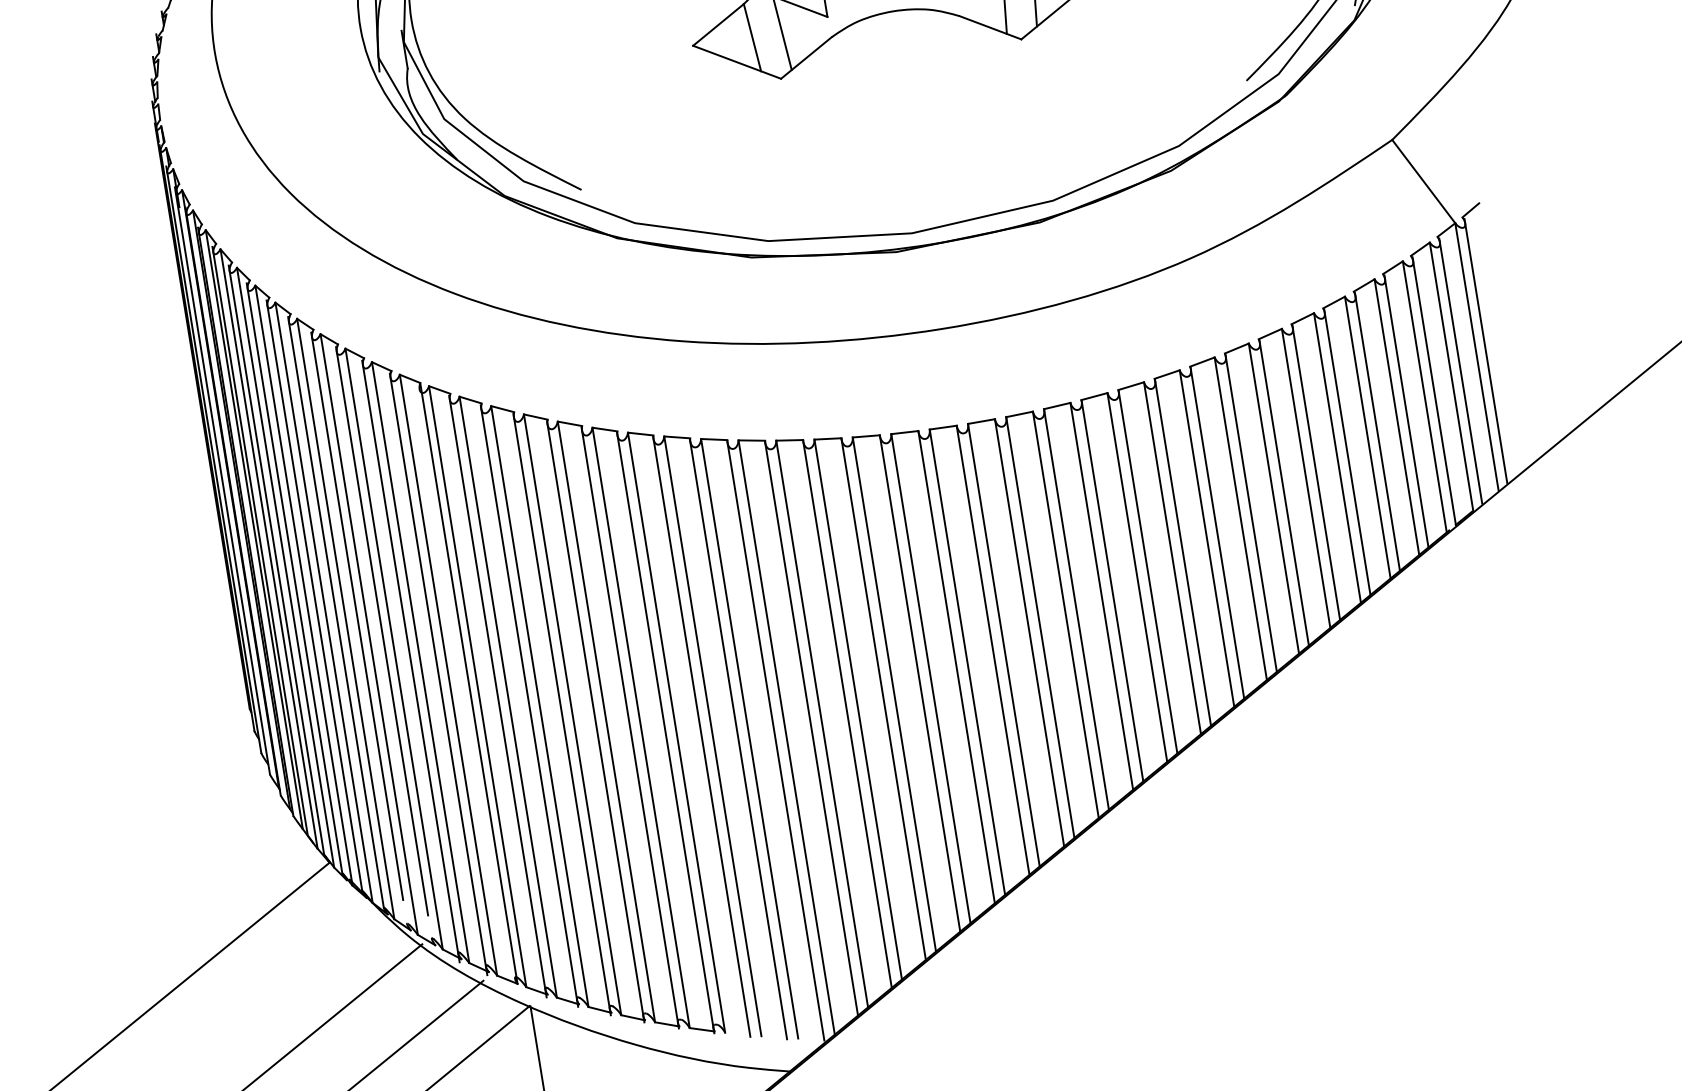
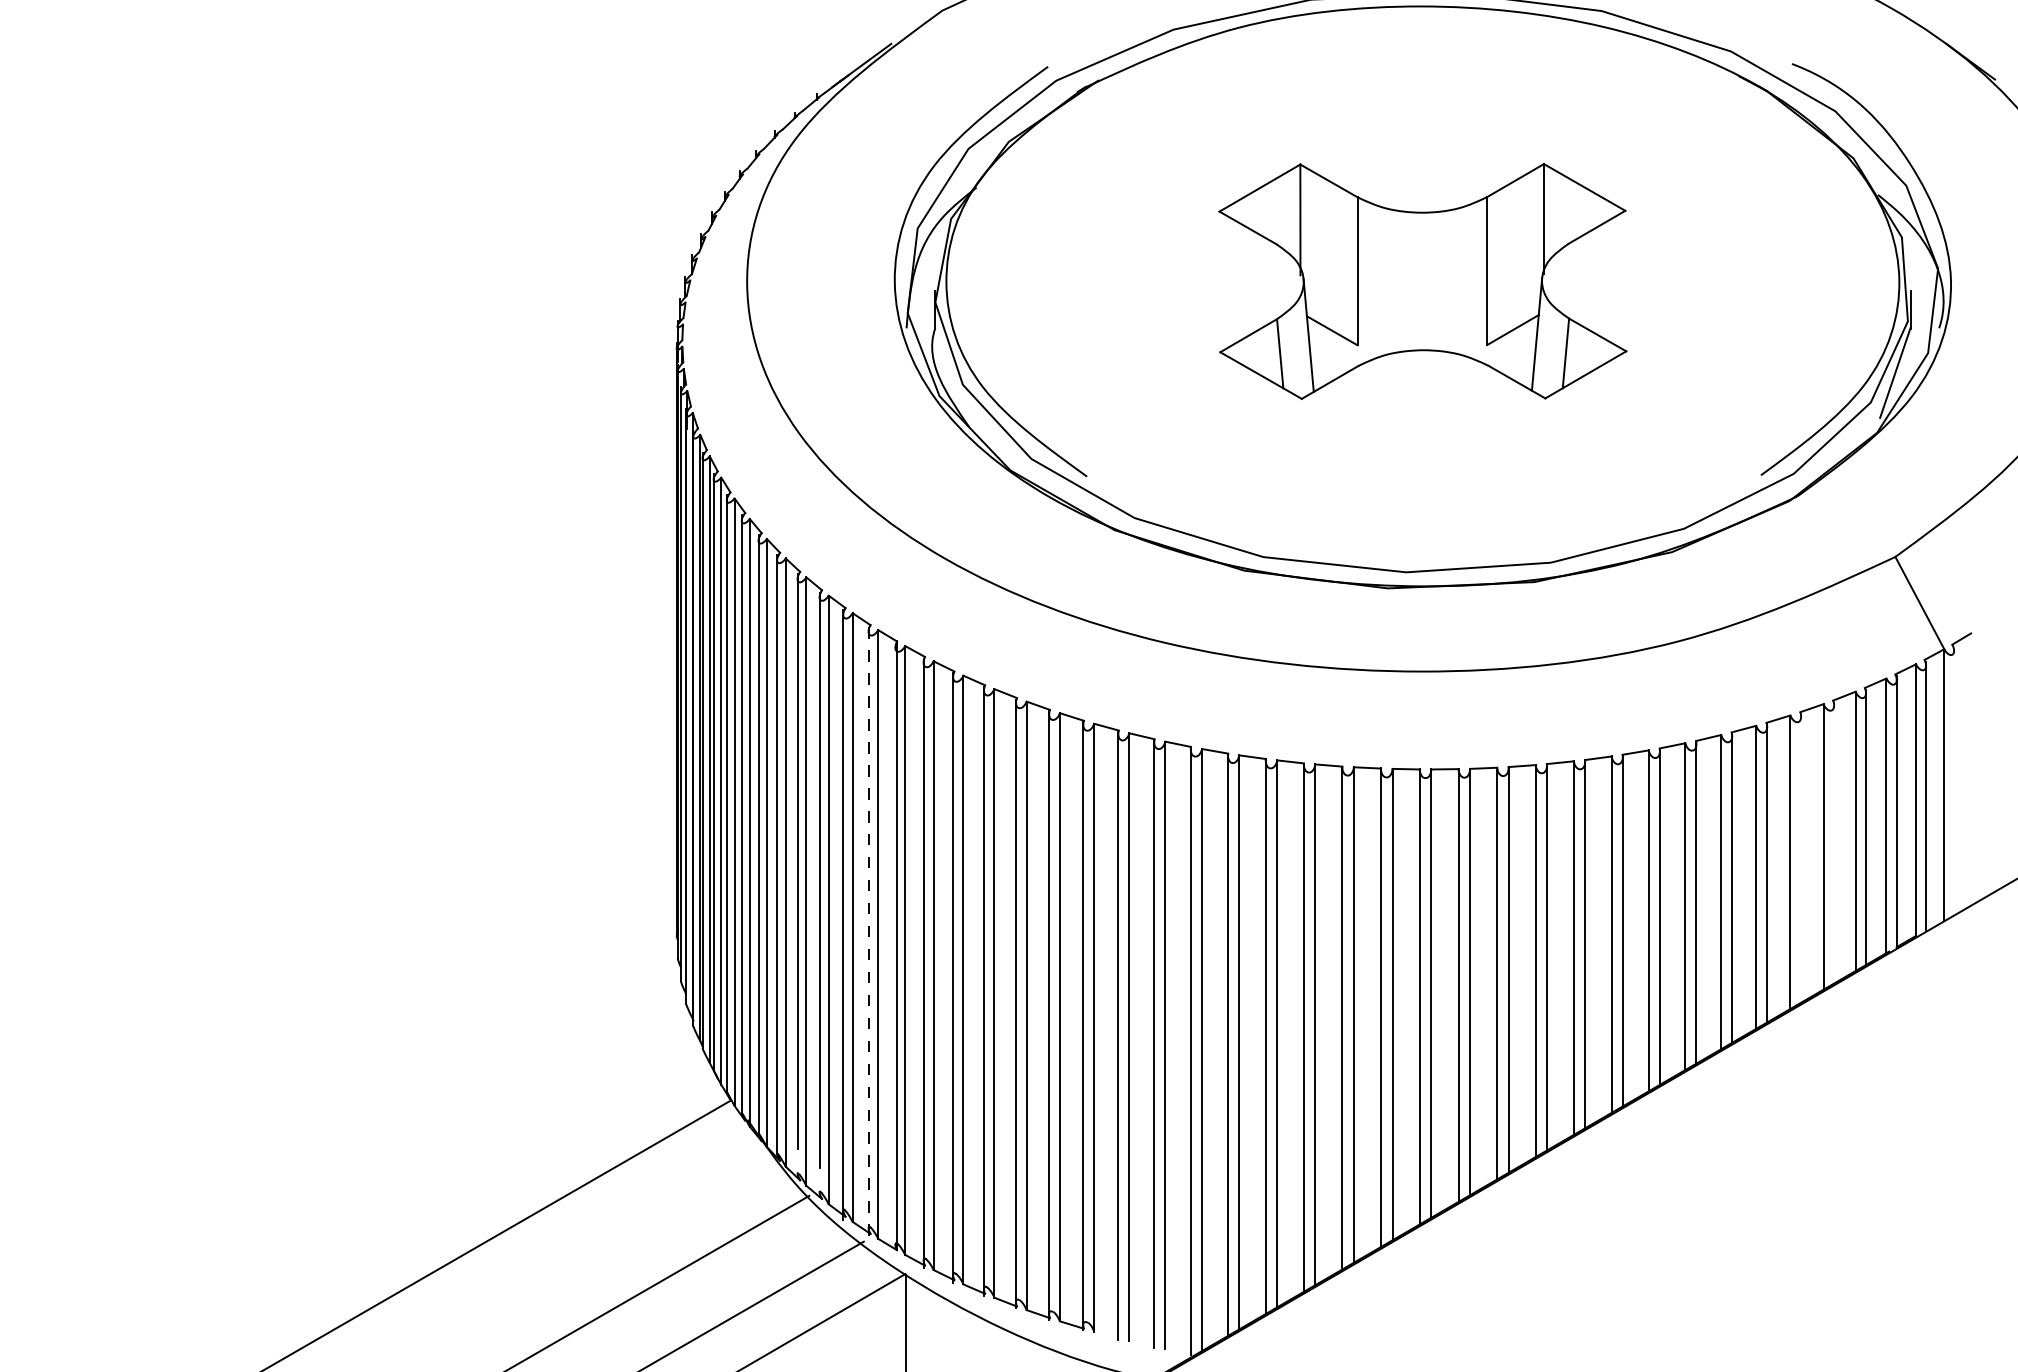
line: (1486, 351) -> (1954, 780), removed
line: (1377, 431) -> (1834, 842), removed
line: (1347, 451) -> (1801, 857), removed
line: (438, 674) -> (868, 932), solid -> dashed

